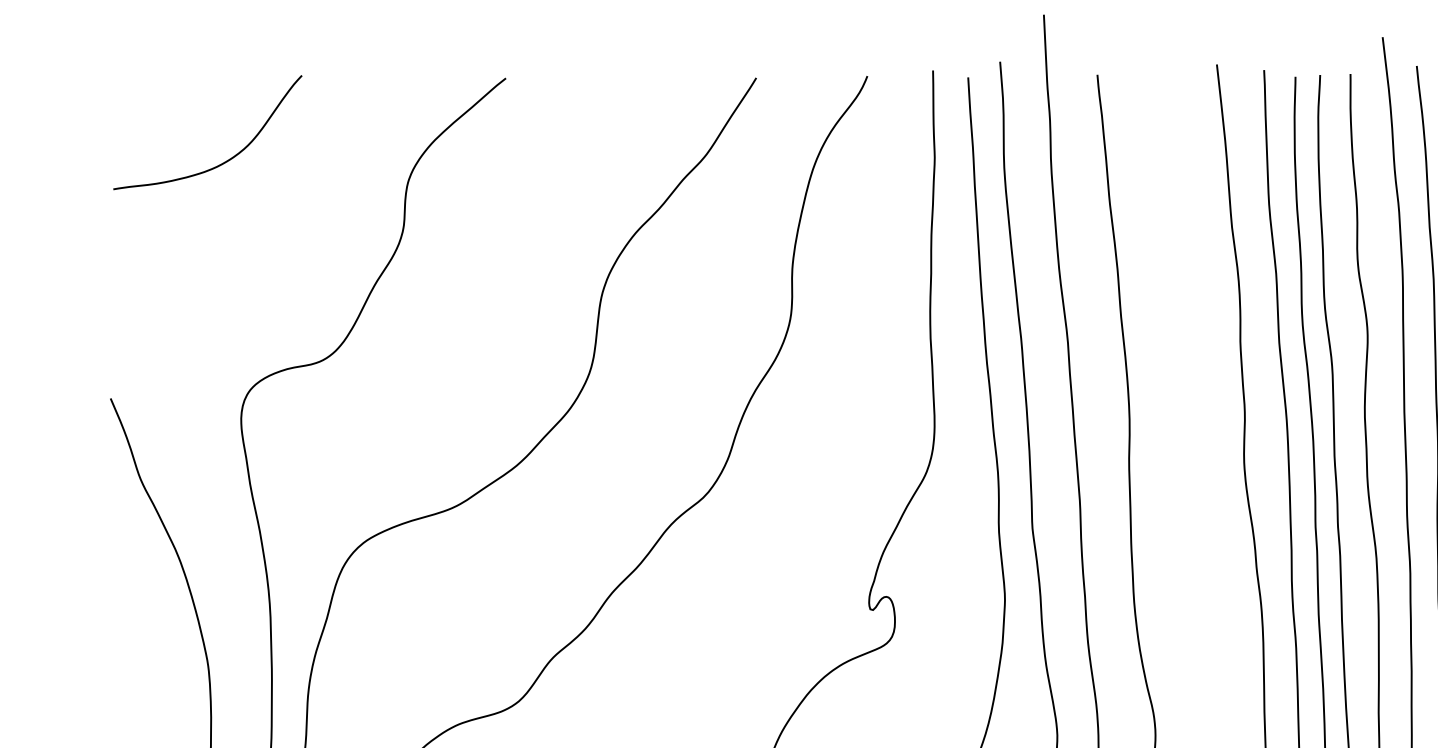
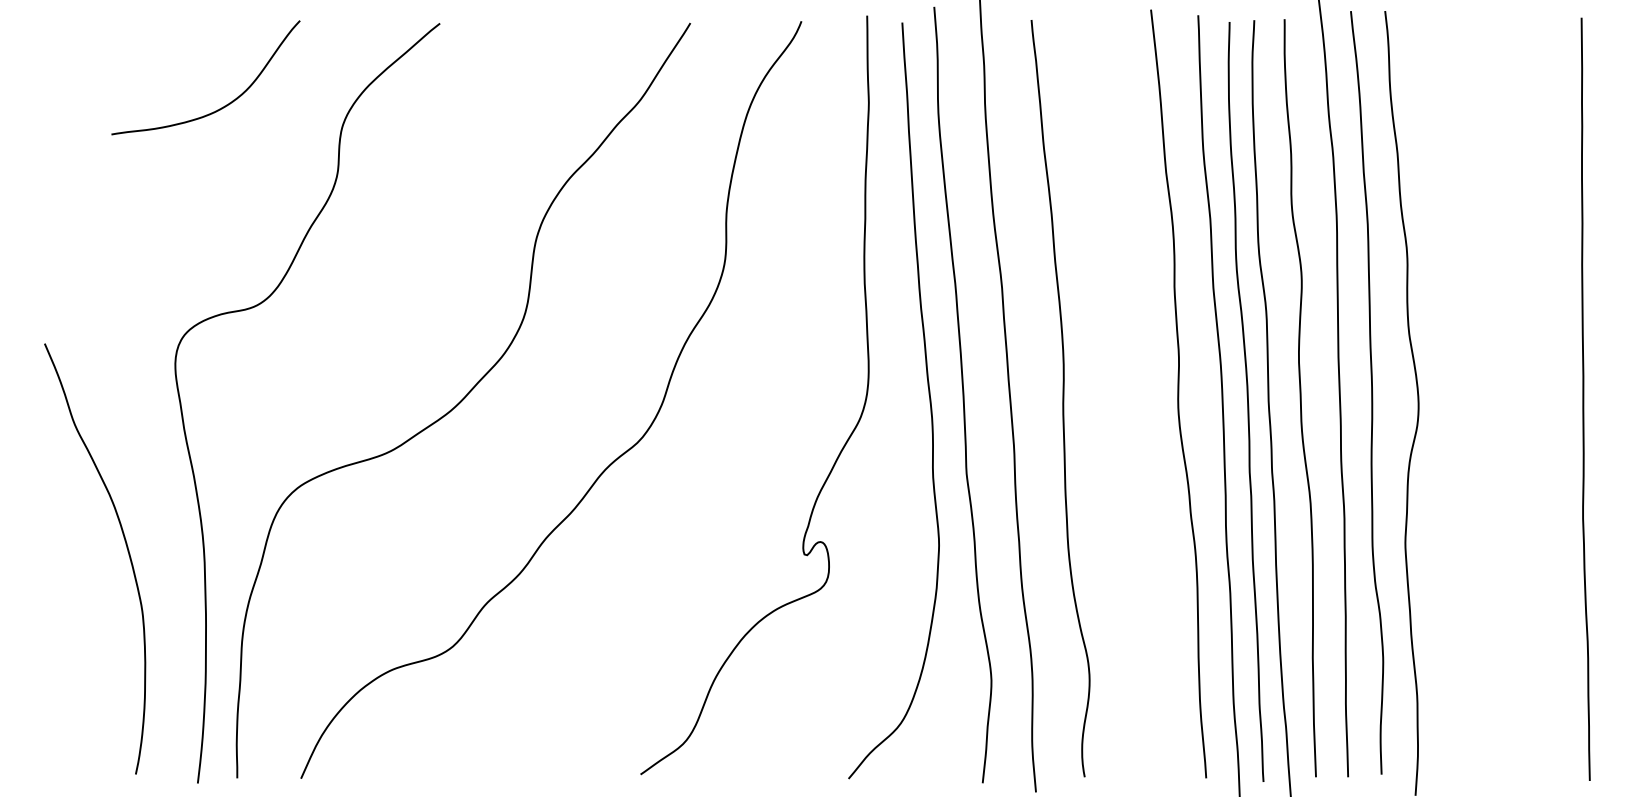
curve: (226, 160) -> (224, 105), moved

